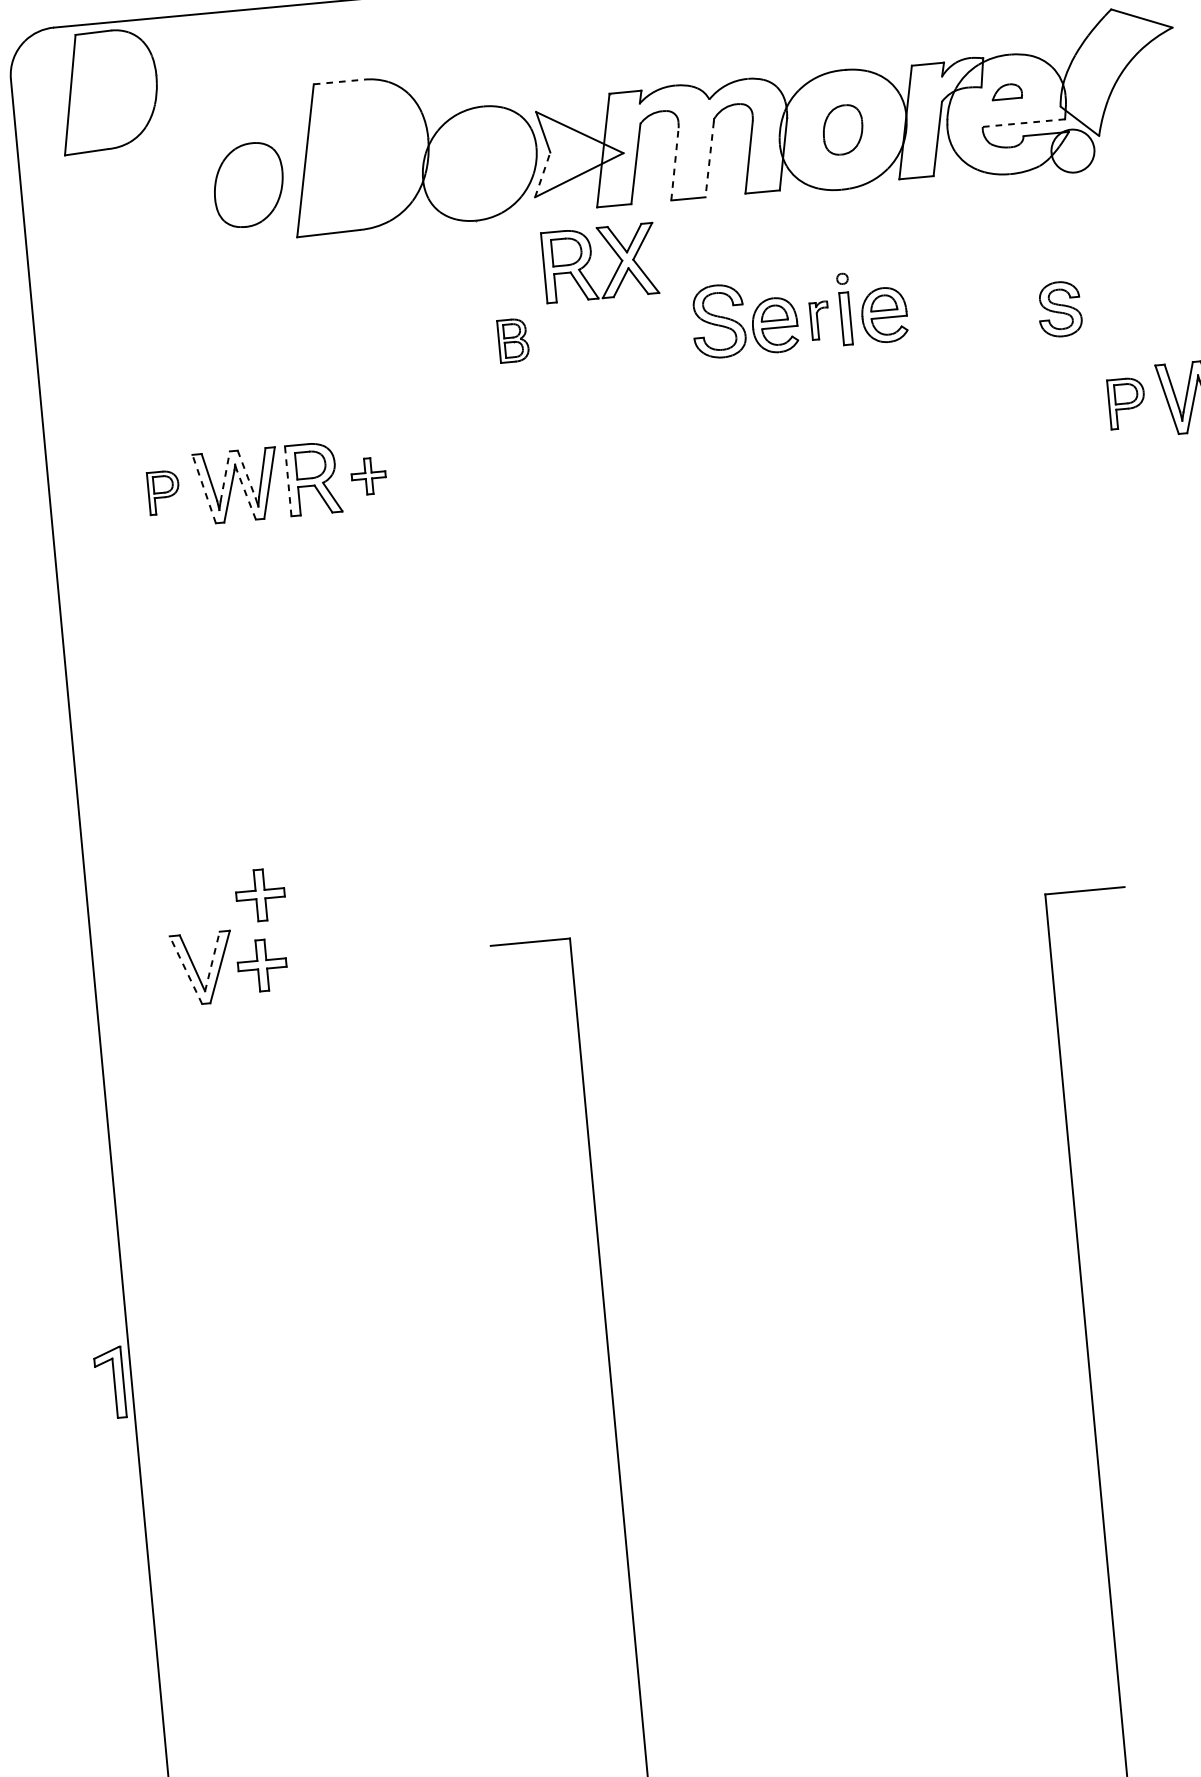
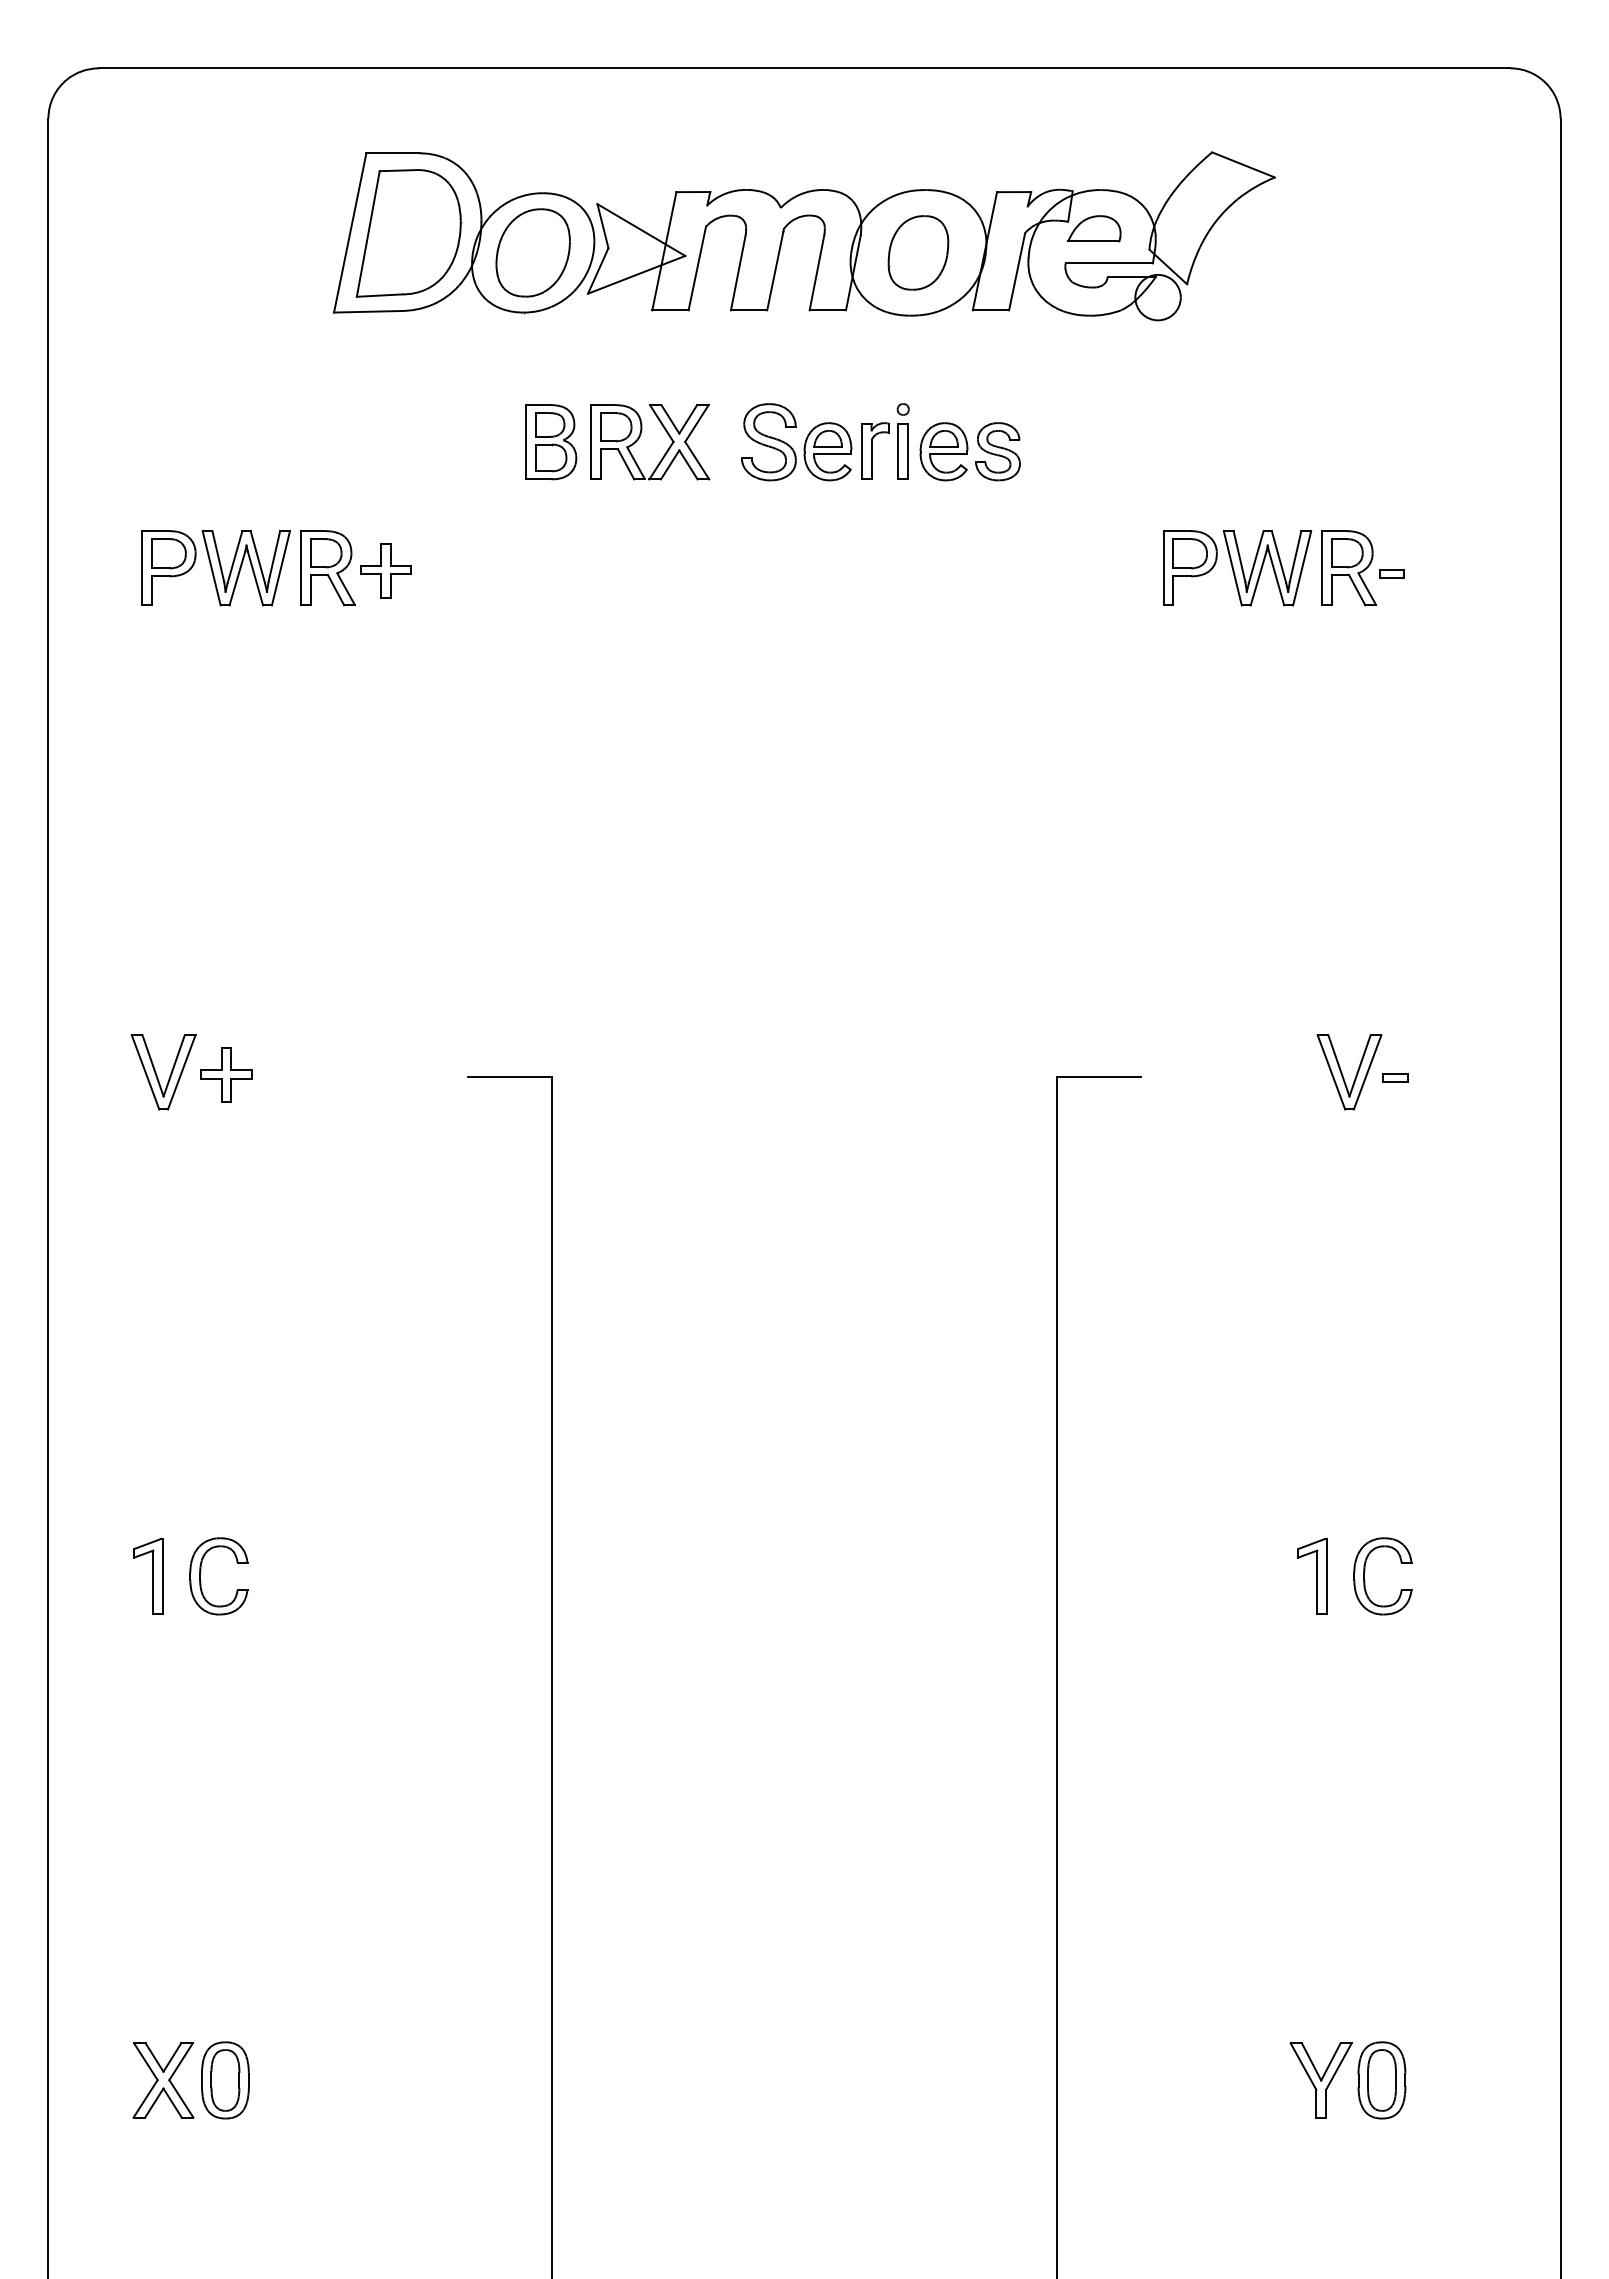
line: (339, 82) -> (393, 153), dashed -> solid
part: (108, 91) -> (408, 233), moved
part: (1006, 91) -> (1094, 228), size x1.67
line: (1024, 123) -> (1109, 263), dashed -> solid
part: (843, 129) -> (918, 252), size x1.43
line: (709, 159) -> (775, 271), dashed -> solid
line: (675, 164) -> (738, 272), dashed -> solid
line: (542, 174) -> (598, 270), dashed -> solid
part: (248, 184) -> (532, 252), moved
part: (590, 258) -> (640, 436), moved
part: (1059, 309) -> (997, 451), moved
part: (819, 319) -> (875, 450), size x1.43
part: (513, 340) -> (551, 442), size x1.67
part: (1127, 402) -> (1190, 567), size x1.43
line: (246, 474) -> (257, 557), dashed -> solid
line: (225, 476) -> (235, 557), dashed -> solid
part: (368, 476) -> (385, 570), size x1.43
line: (287, 480) -> (300, 567), dashed -> solid
line: (203, 488) -> (211, 567), dashed -> solid
part: (163, 492) -> (168, 567), size x1.67
line: (246, 493) -> (255, 577), dashed -> solid
part: (260, 894) -> (231, 1000), removed
line: (212, 961) -> (174, 1065), dashed -> solid
line: (185, 970) -> (145, 1072), dashed -> solid
part: (110, 1382) -> (148, 1575), moved
part: (282, 1436) -> (201, 1572), added

